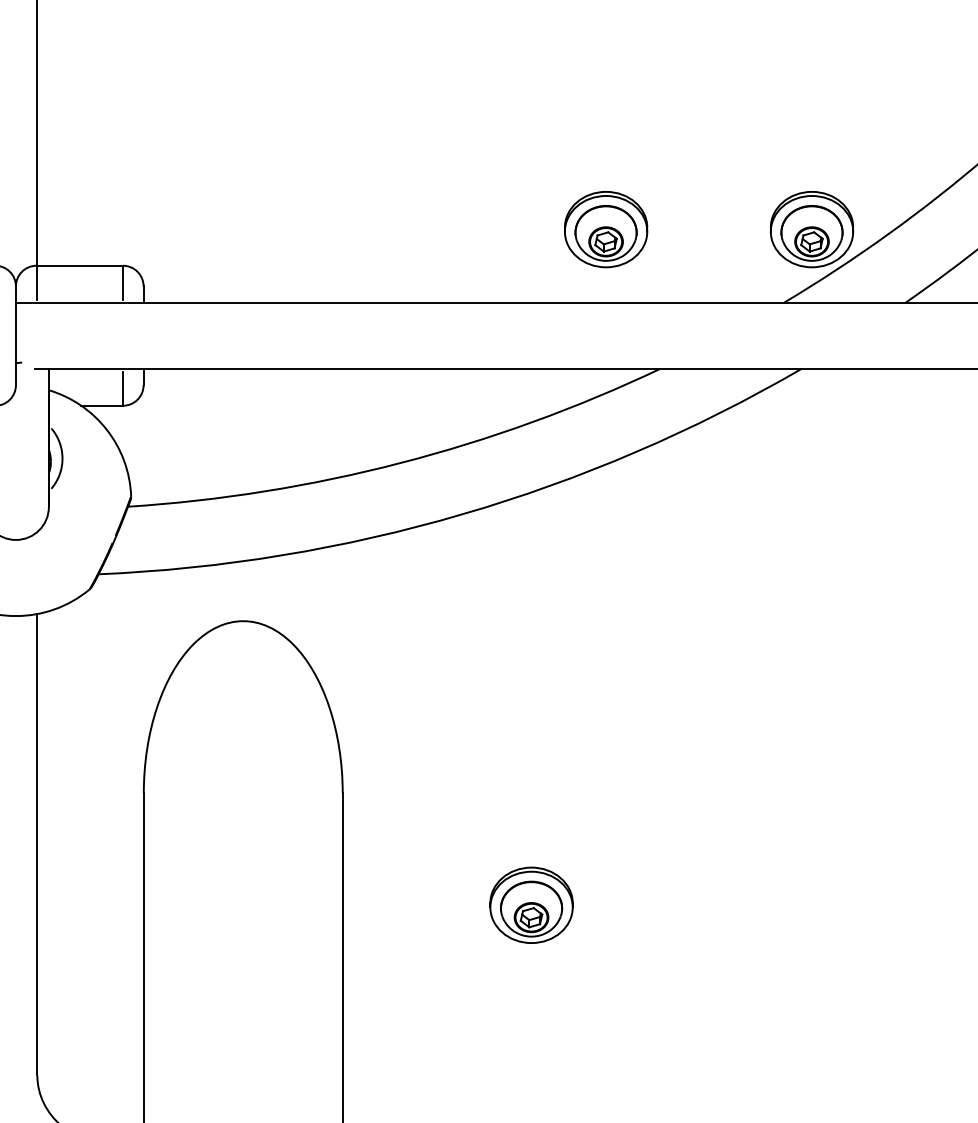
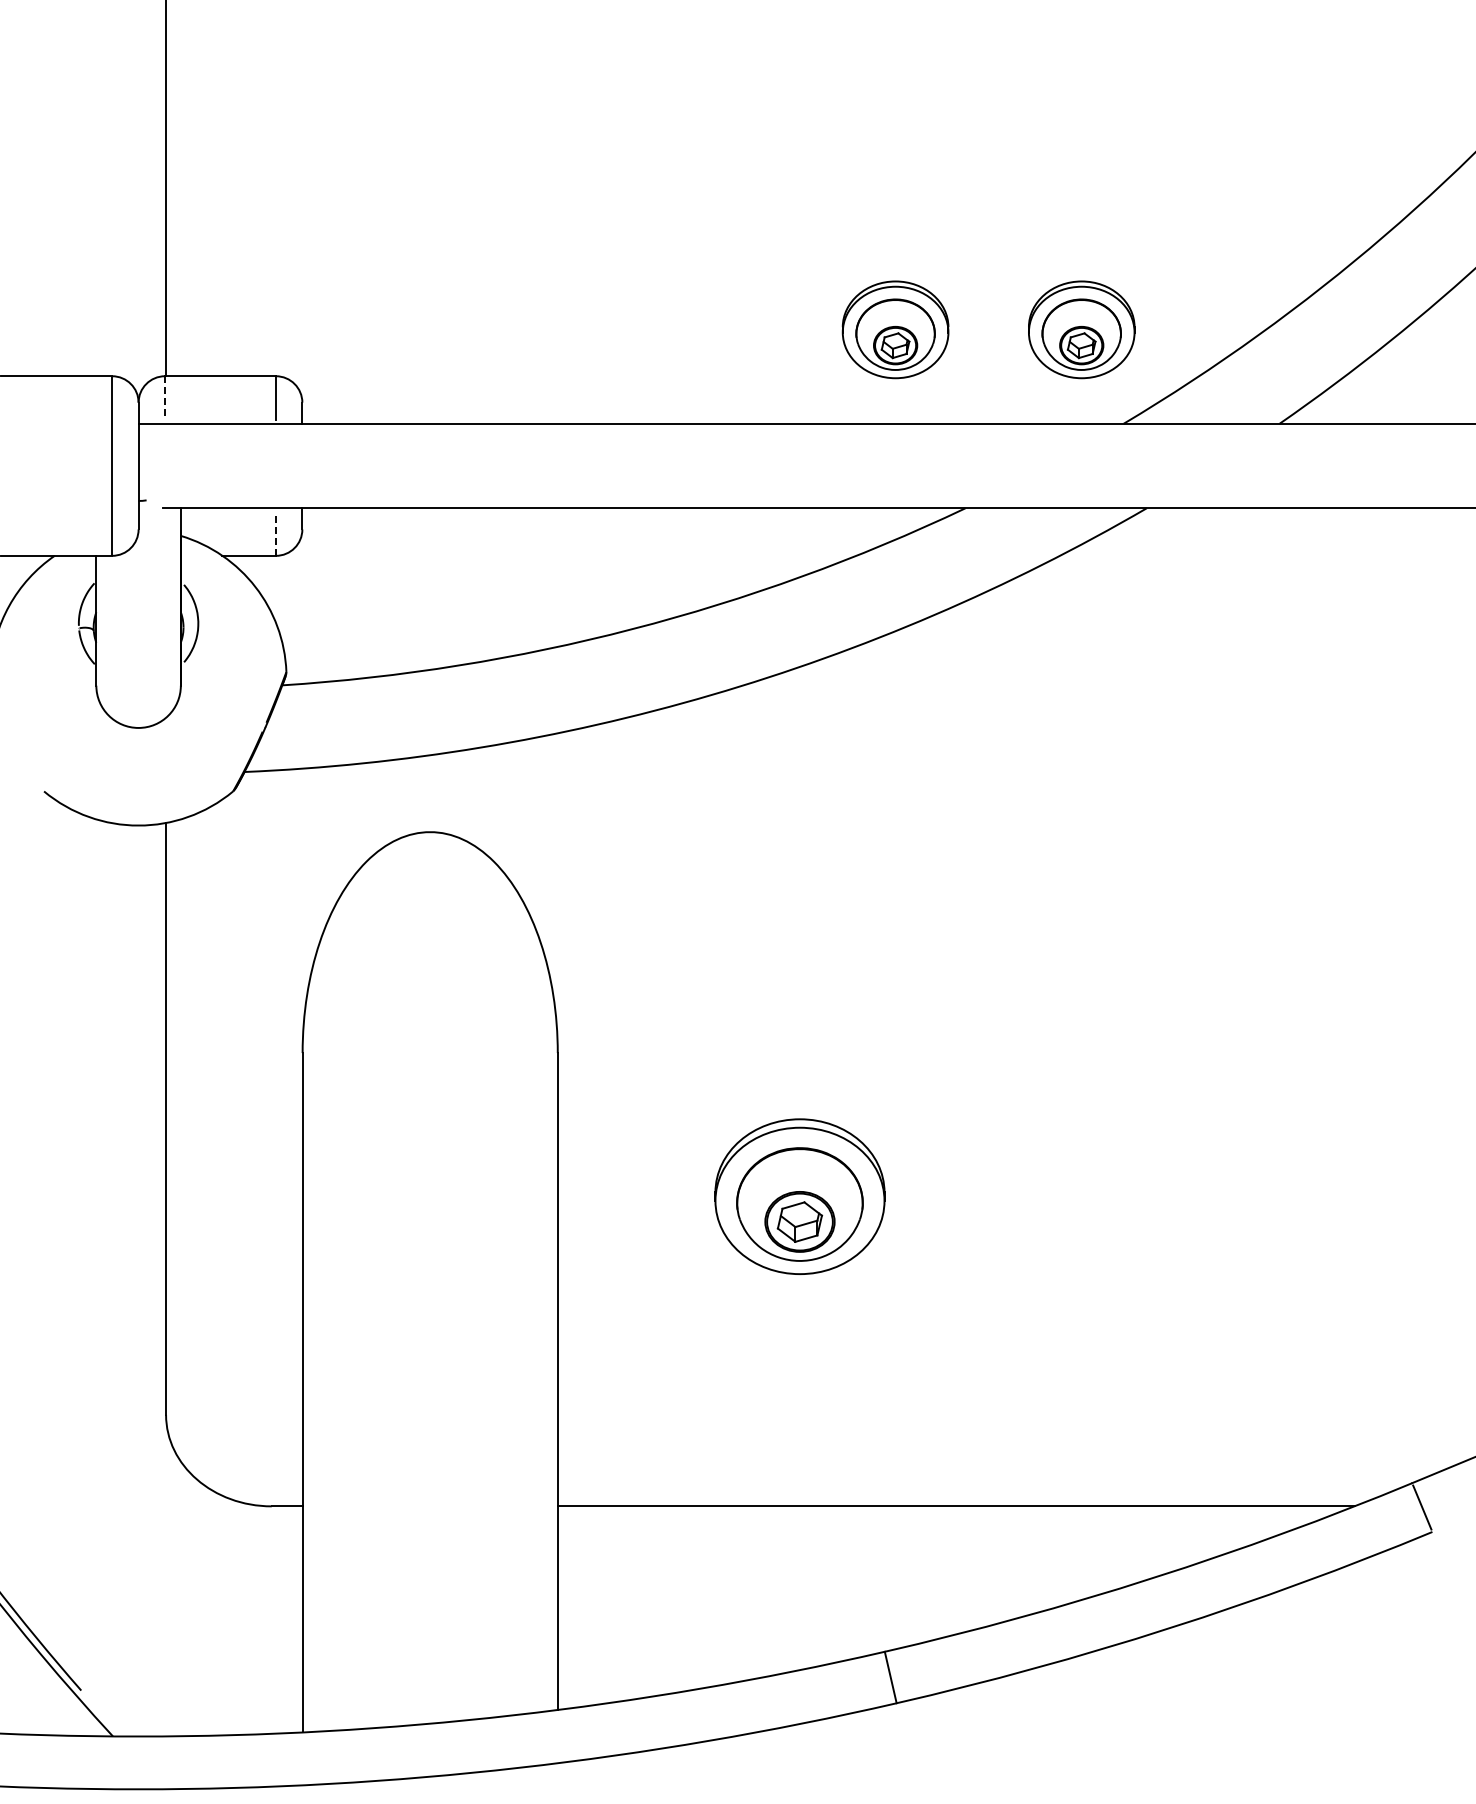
part: (811, 229) -> (1081, 329), moved
line: (36, 282) -> (165, 397), solid -> dashed
line: (122, 389) -> (275, 534), solid -> dashed
part: (531, 905) -> (799, 1196), size x1.6

